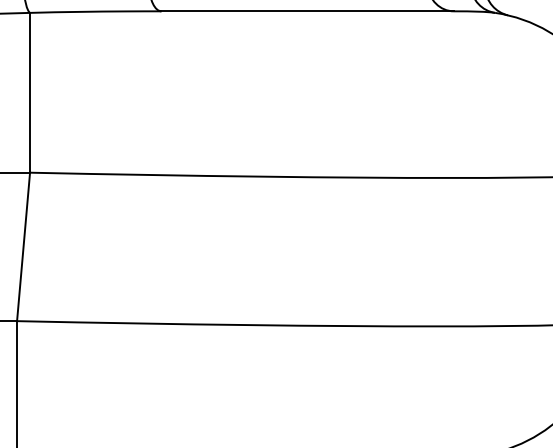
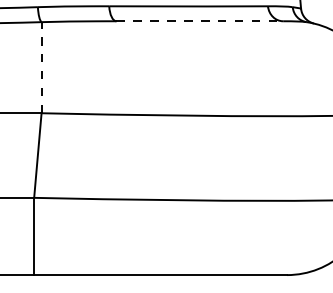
line: (308, 11) -> (200, 21), solid -> dashed
line: (29, 92) -> (41, 67), solid -> dashed

